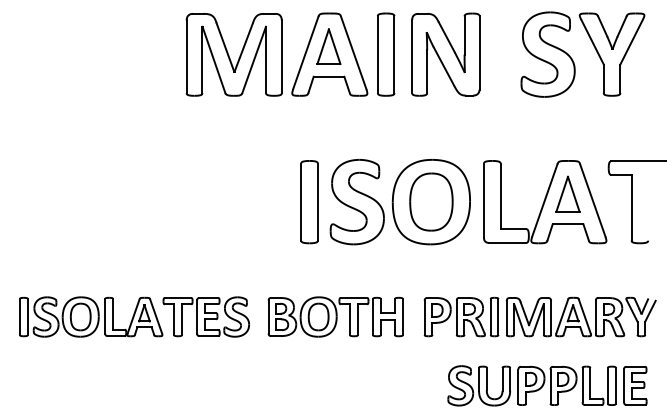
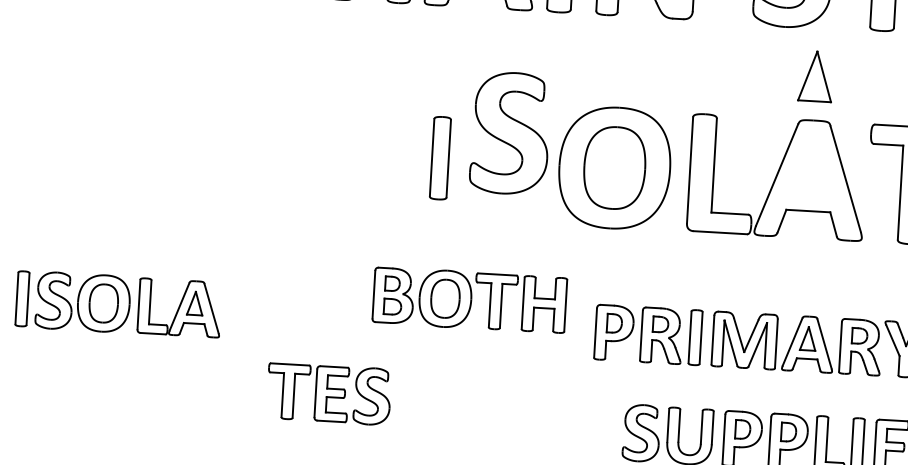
part: (567, 193) -> (815, 75), moved
part: (309, 202) -> (440, 158), size x0.7
part: (356, 202) -> (509, 133), moved
part: (205, 316) -> (327, 393), moved
part: (335, 316) -> (469, 299), moved

